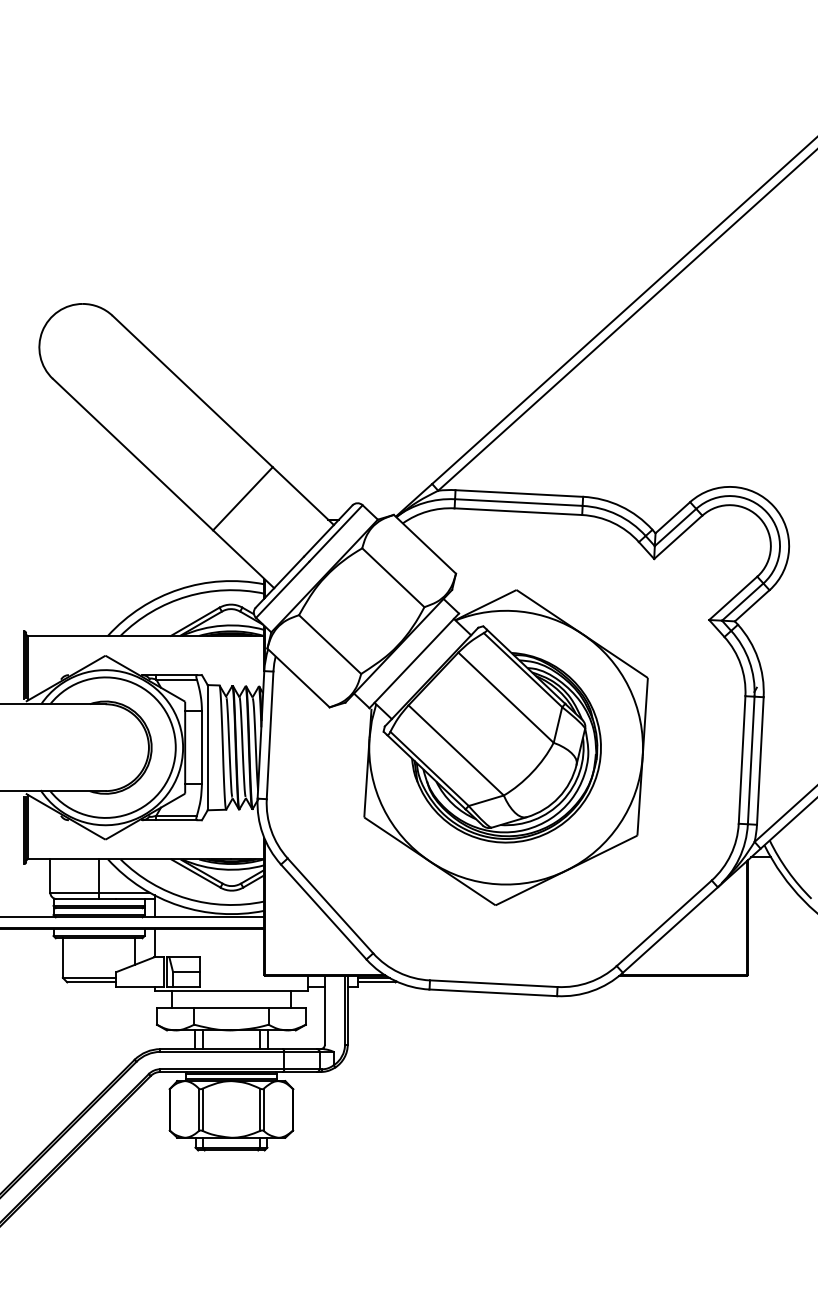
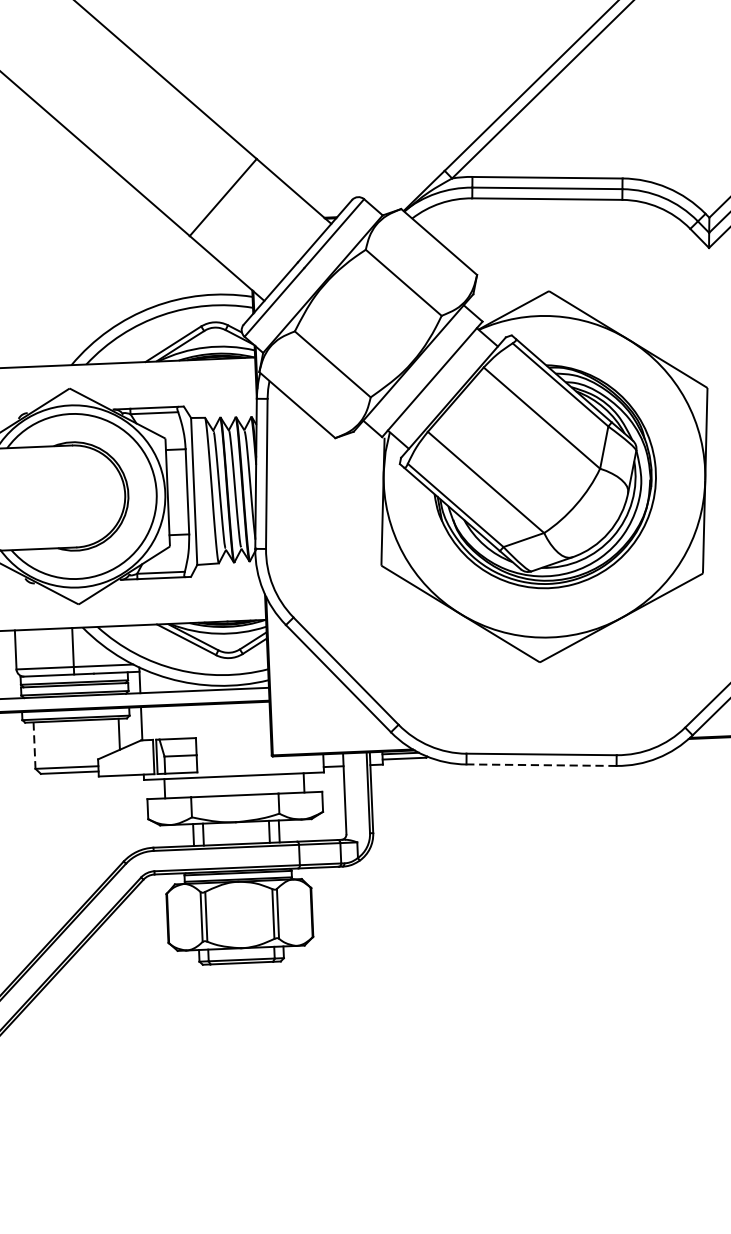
line: (62, 958) -> (34, 746), solid -> dashed
line: (493, 992) -> (541, 764), solid -> dashed

